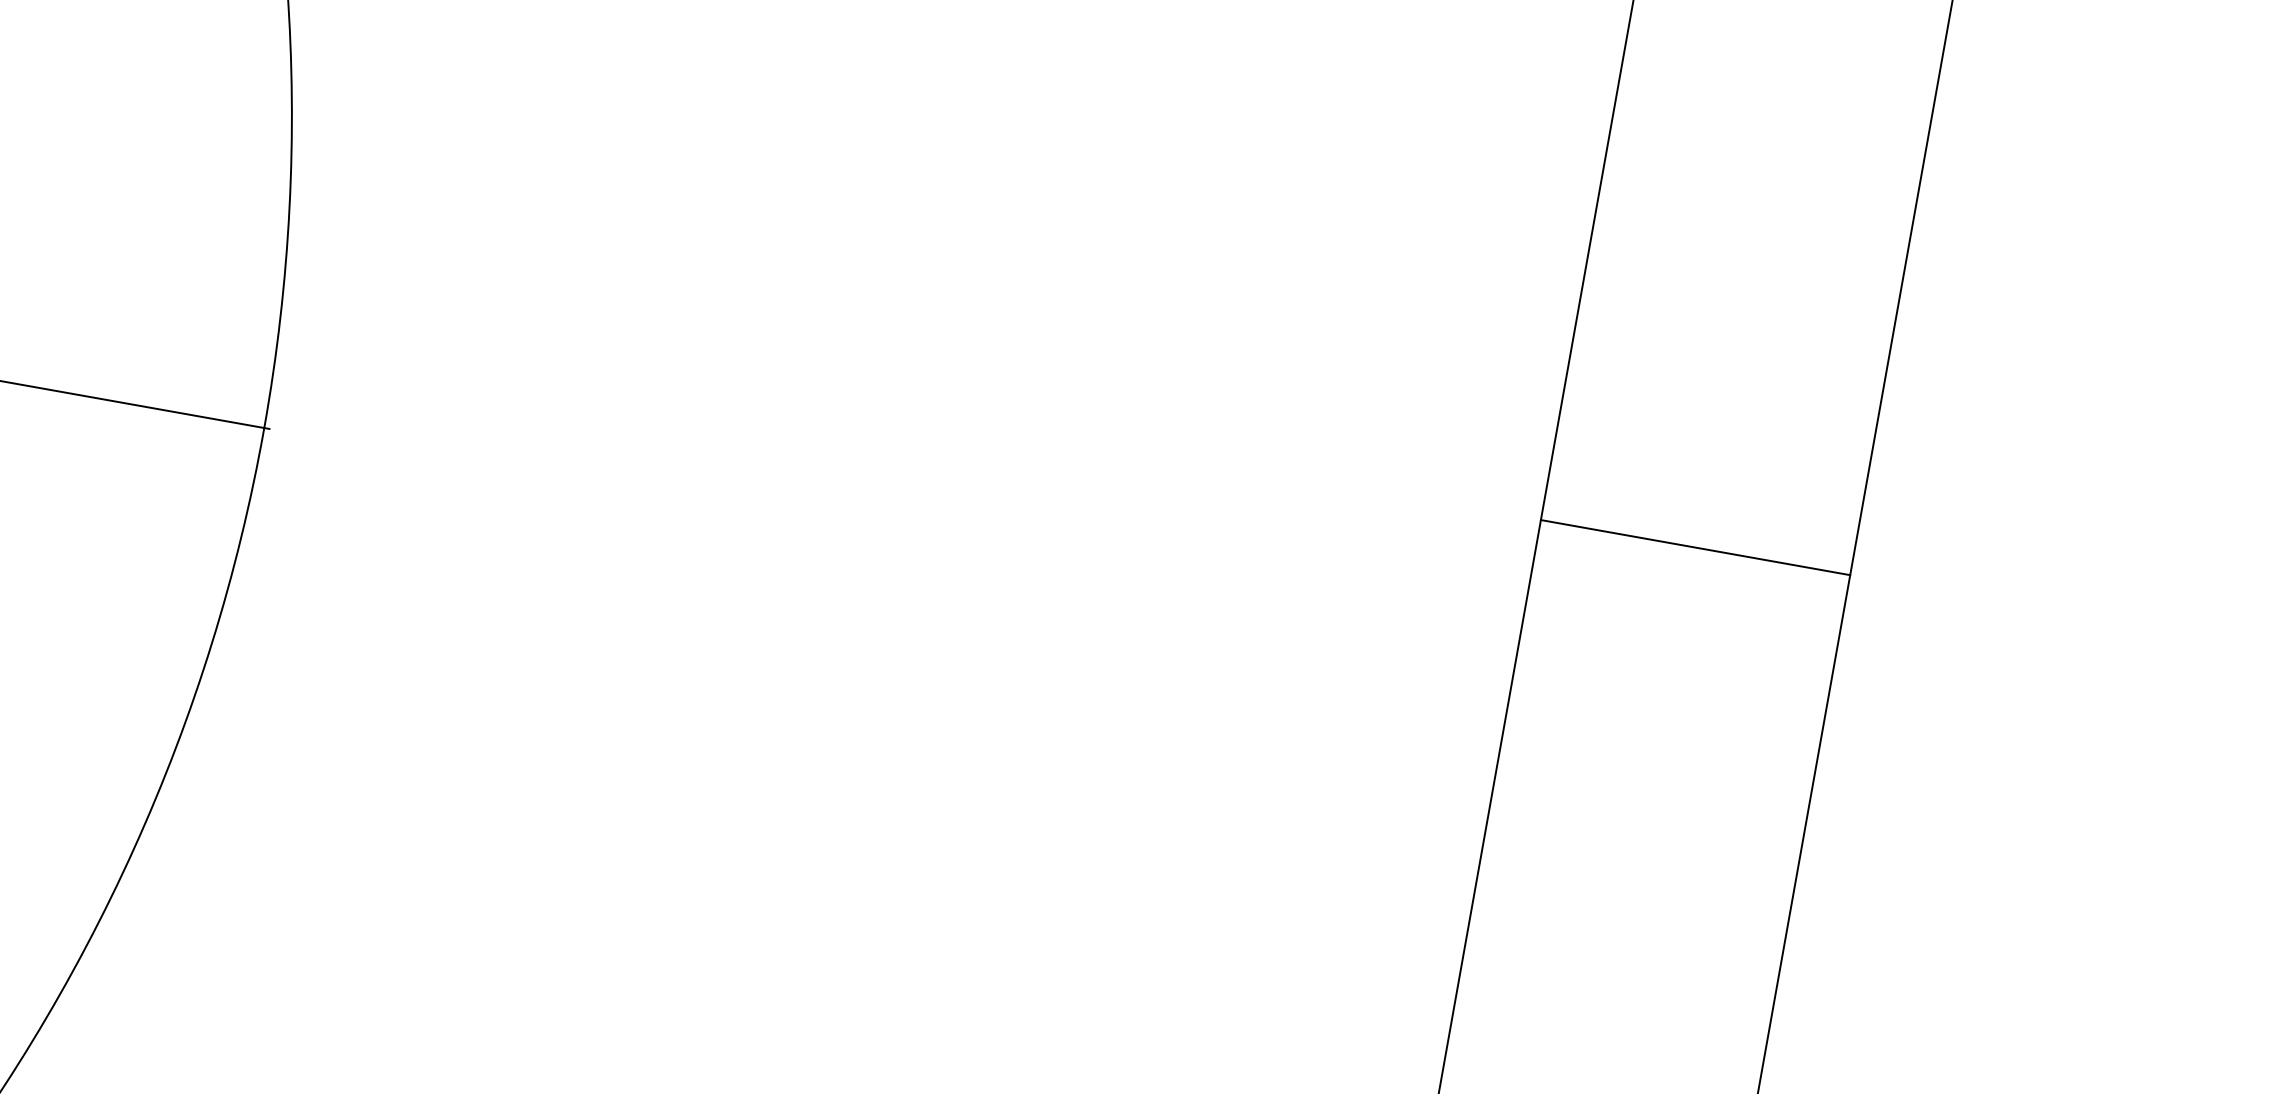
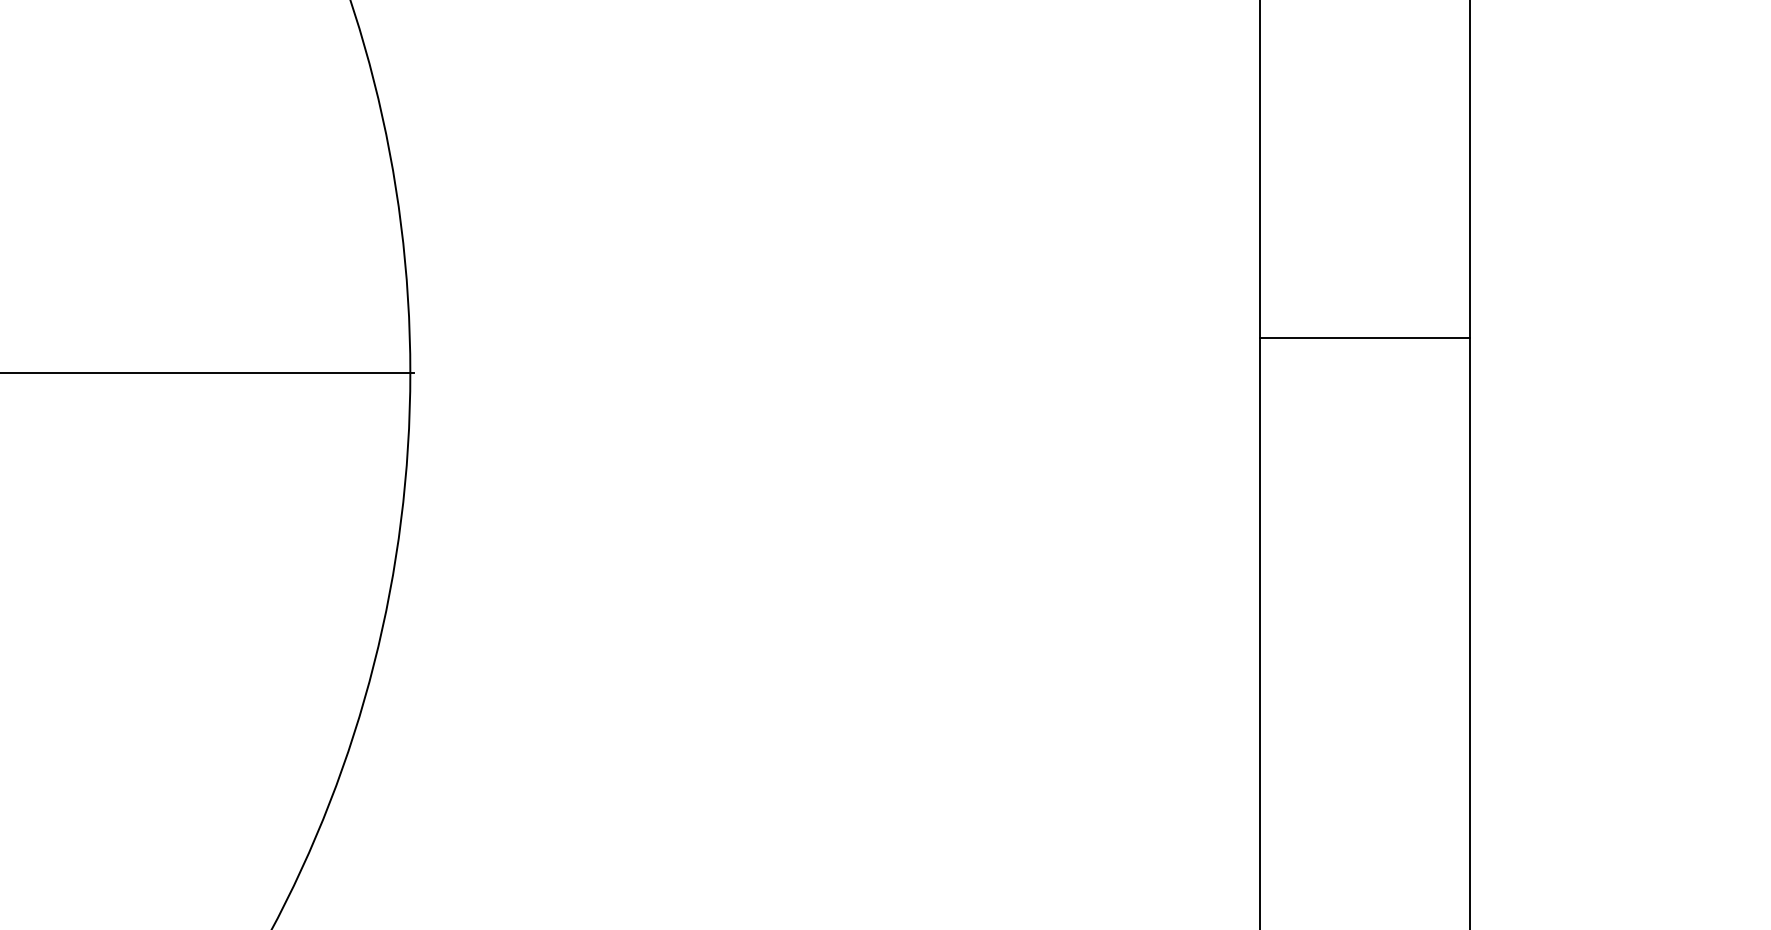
line: (1695, 547) -> (1364, 337), moved

